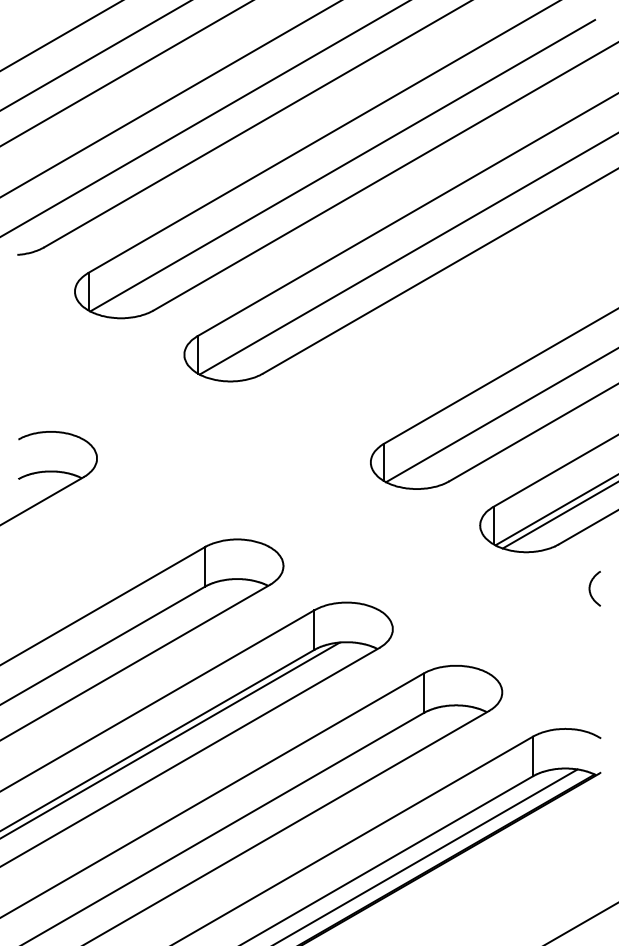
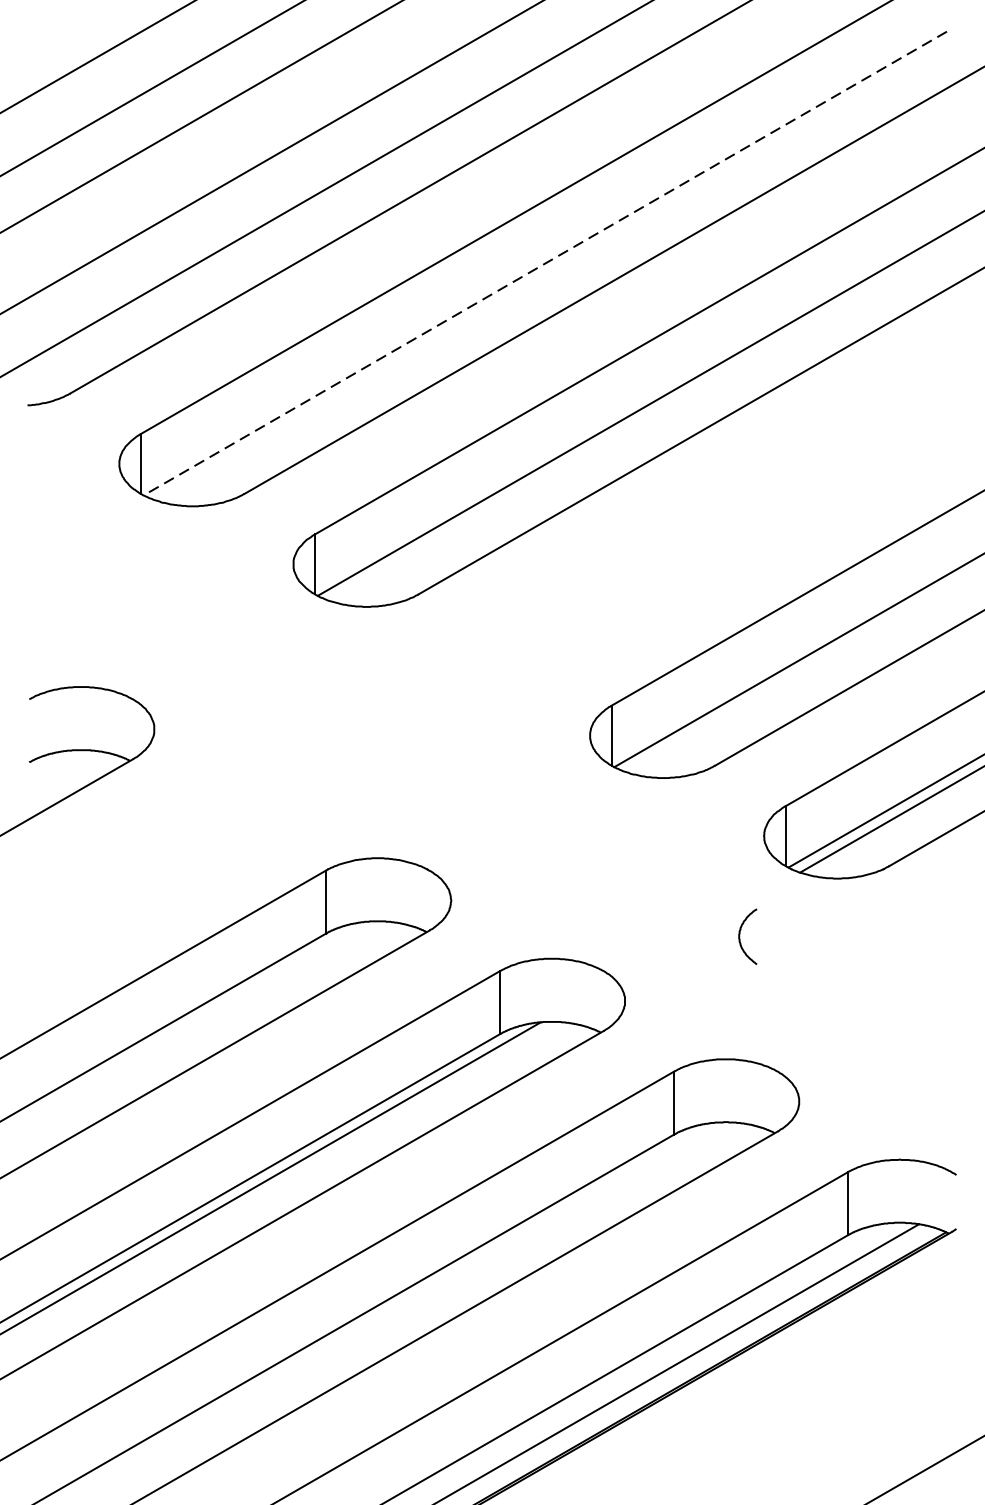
line: (342, 165) -> (545, 263), solid -> dashed
curve: (590, 588) -> (740, 936), moved

